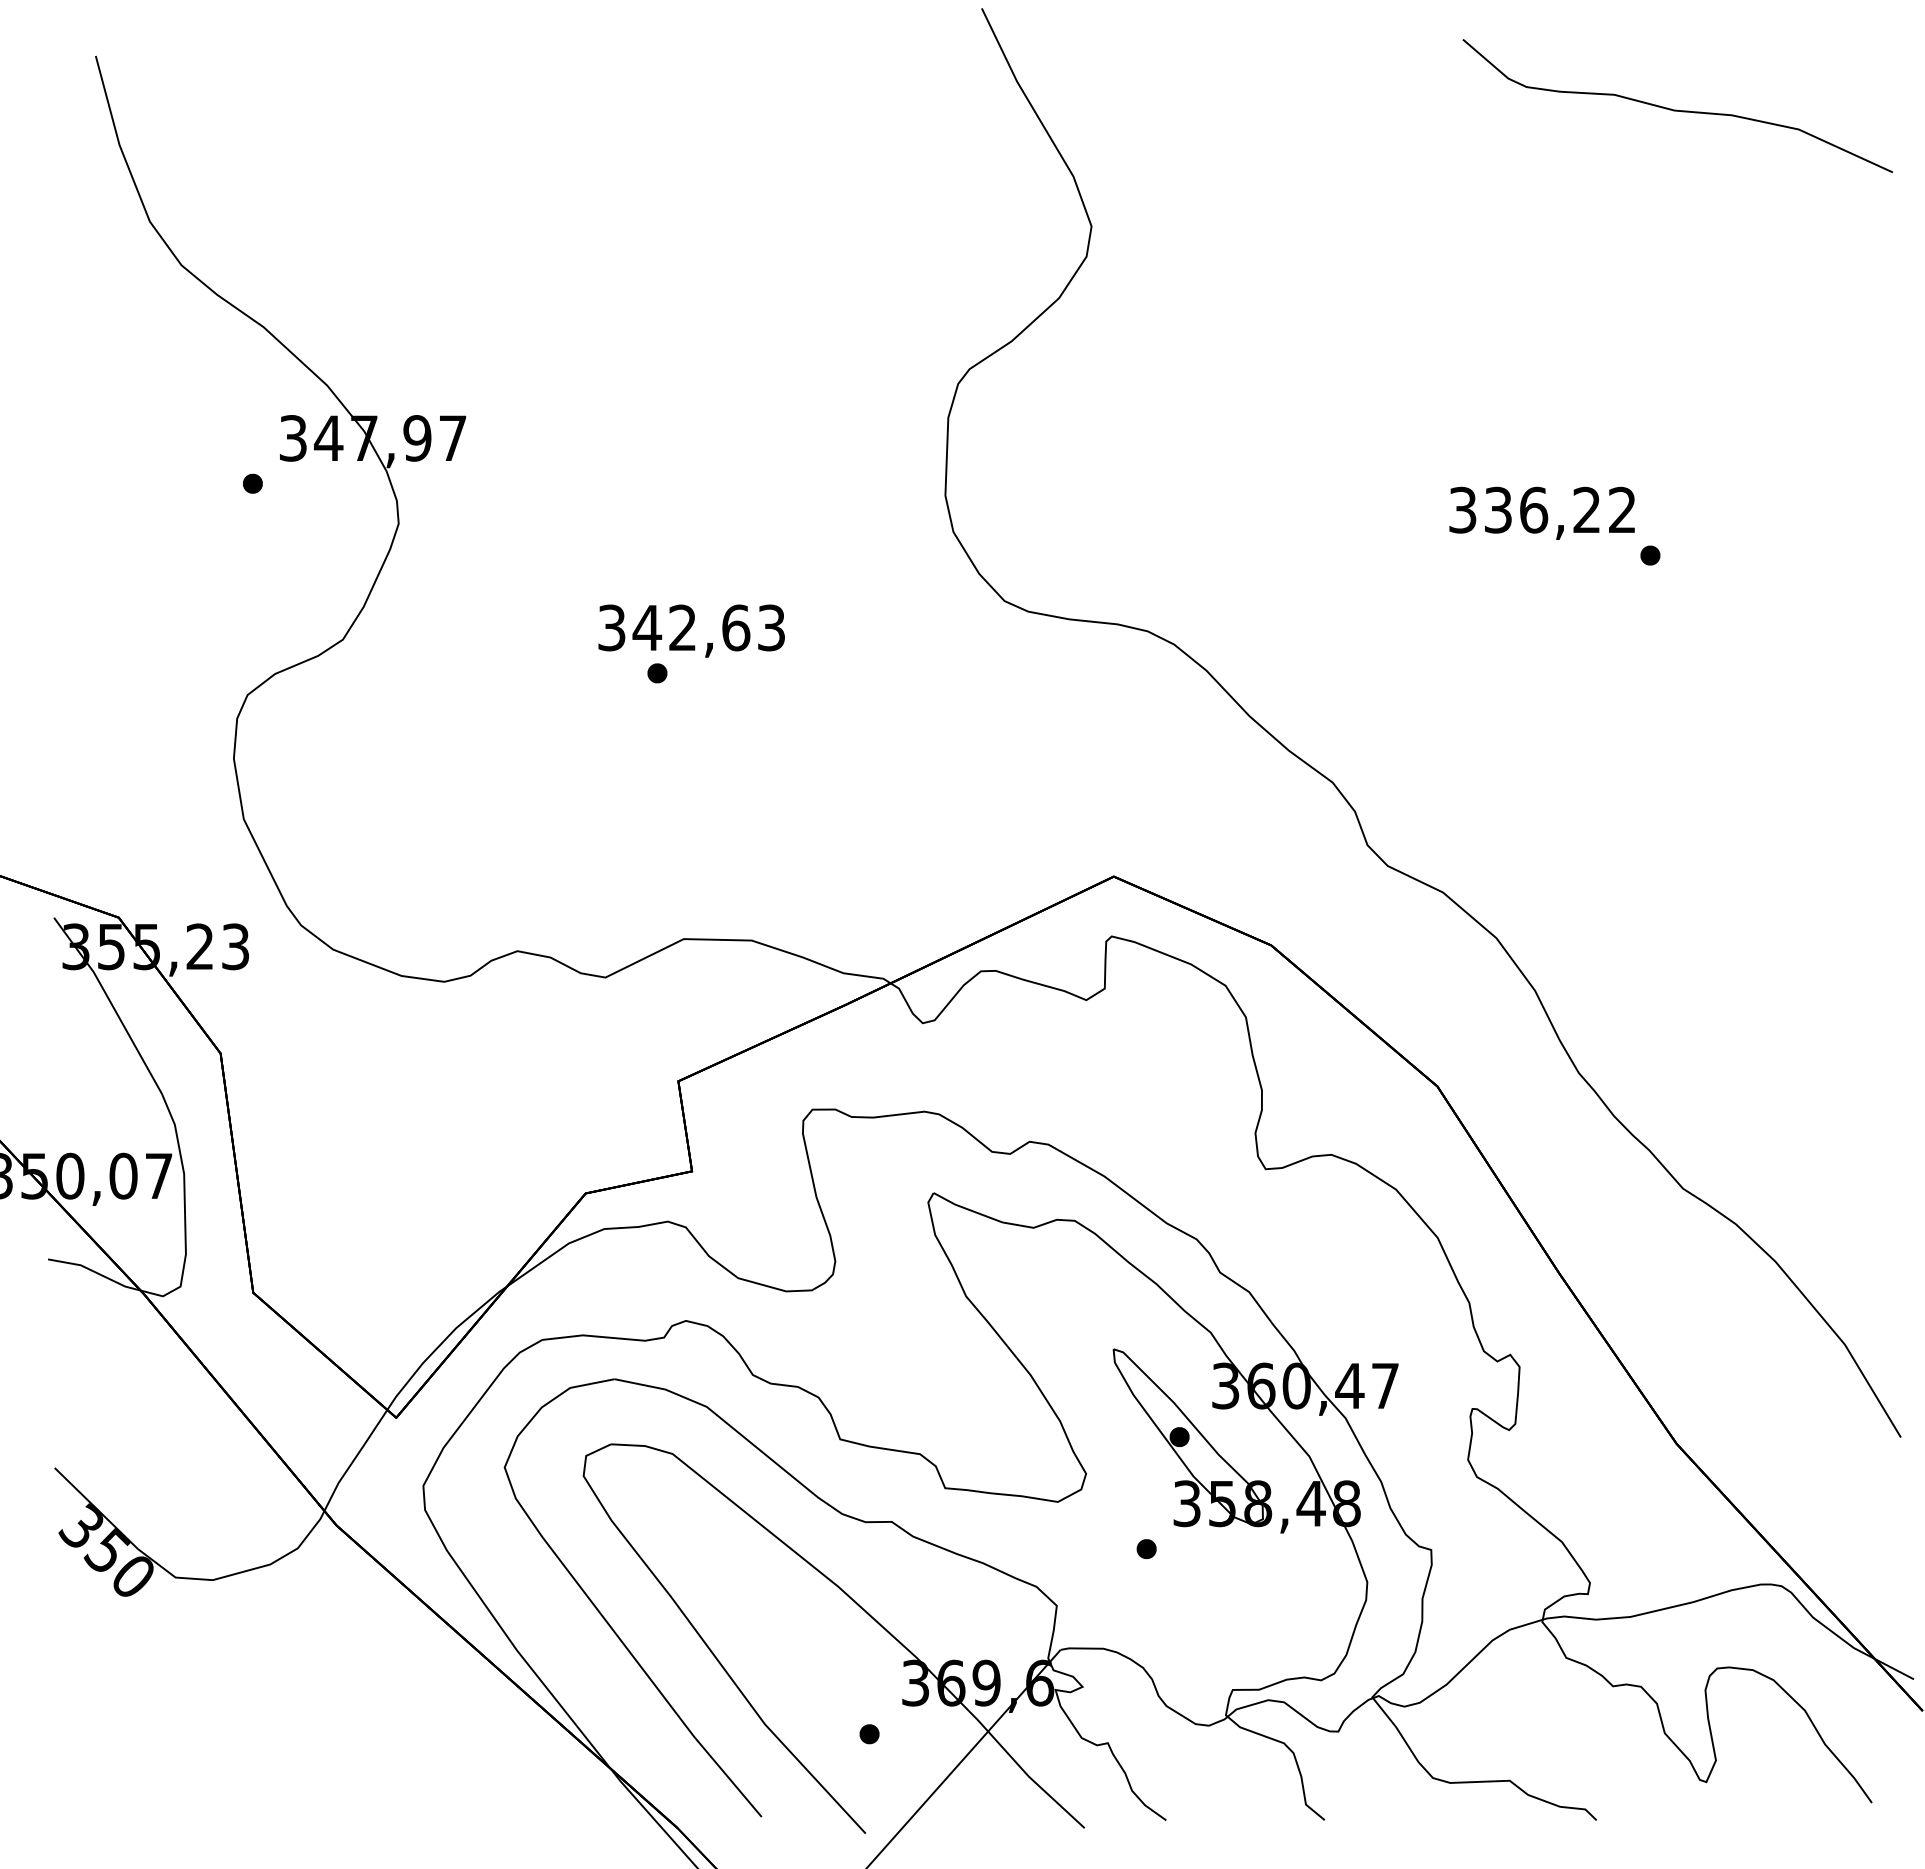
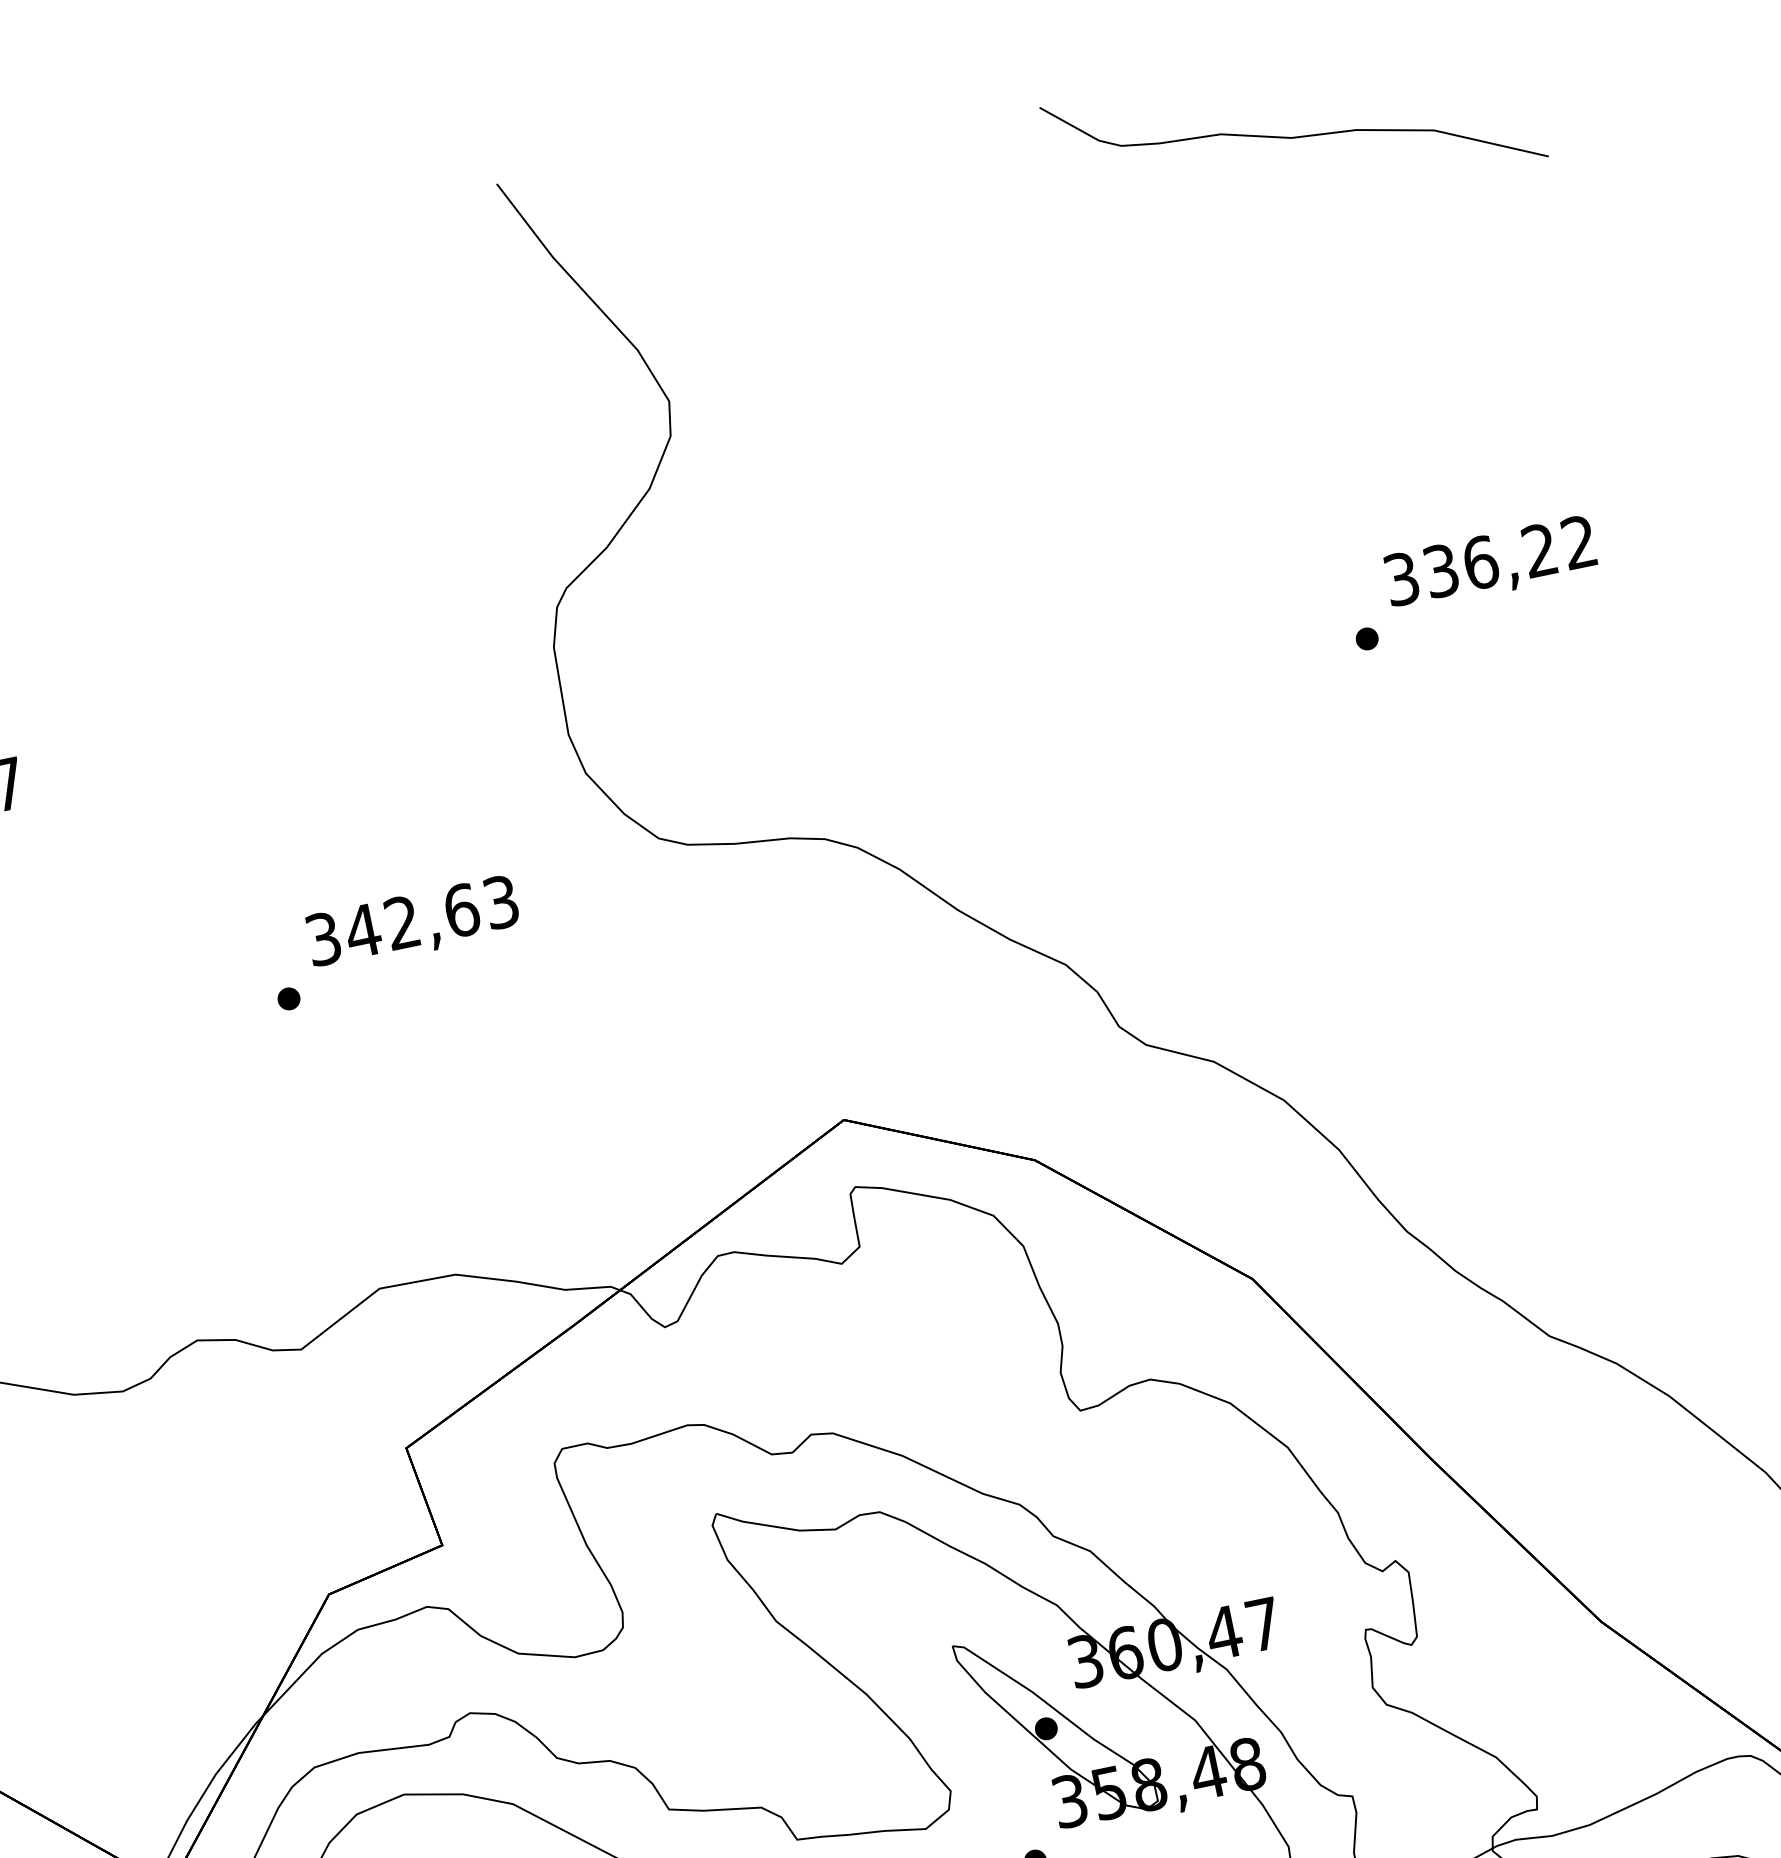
text: (1541, 512) -> (1489, 563), moved
text: (691, 630) -> (412, 923), moved

